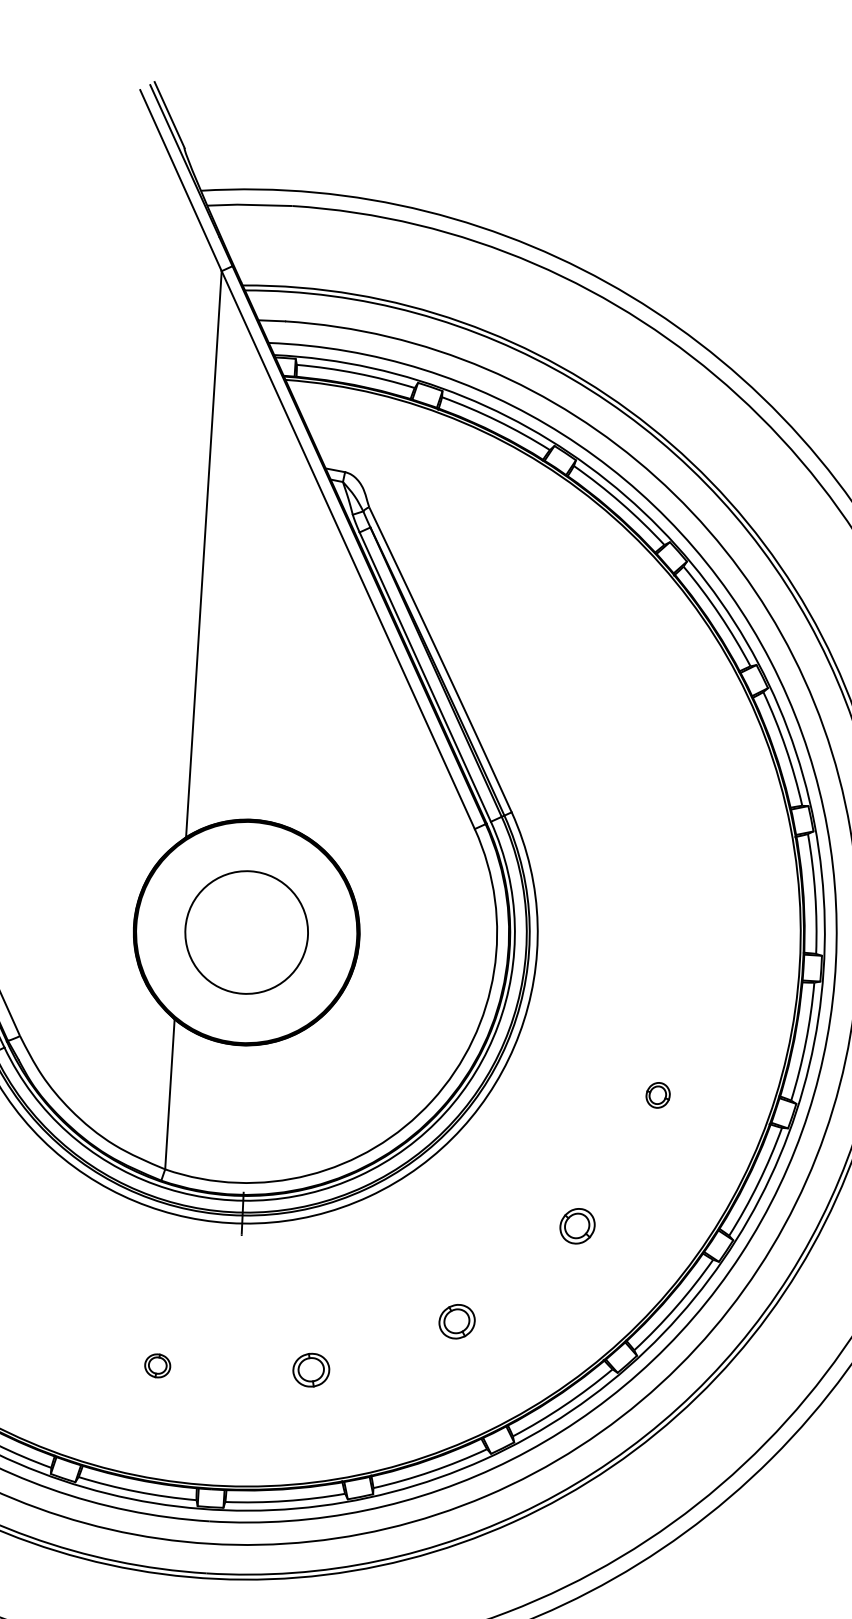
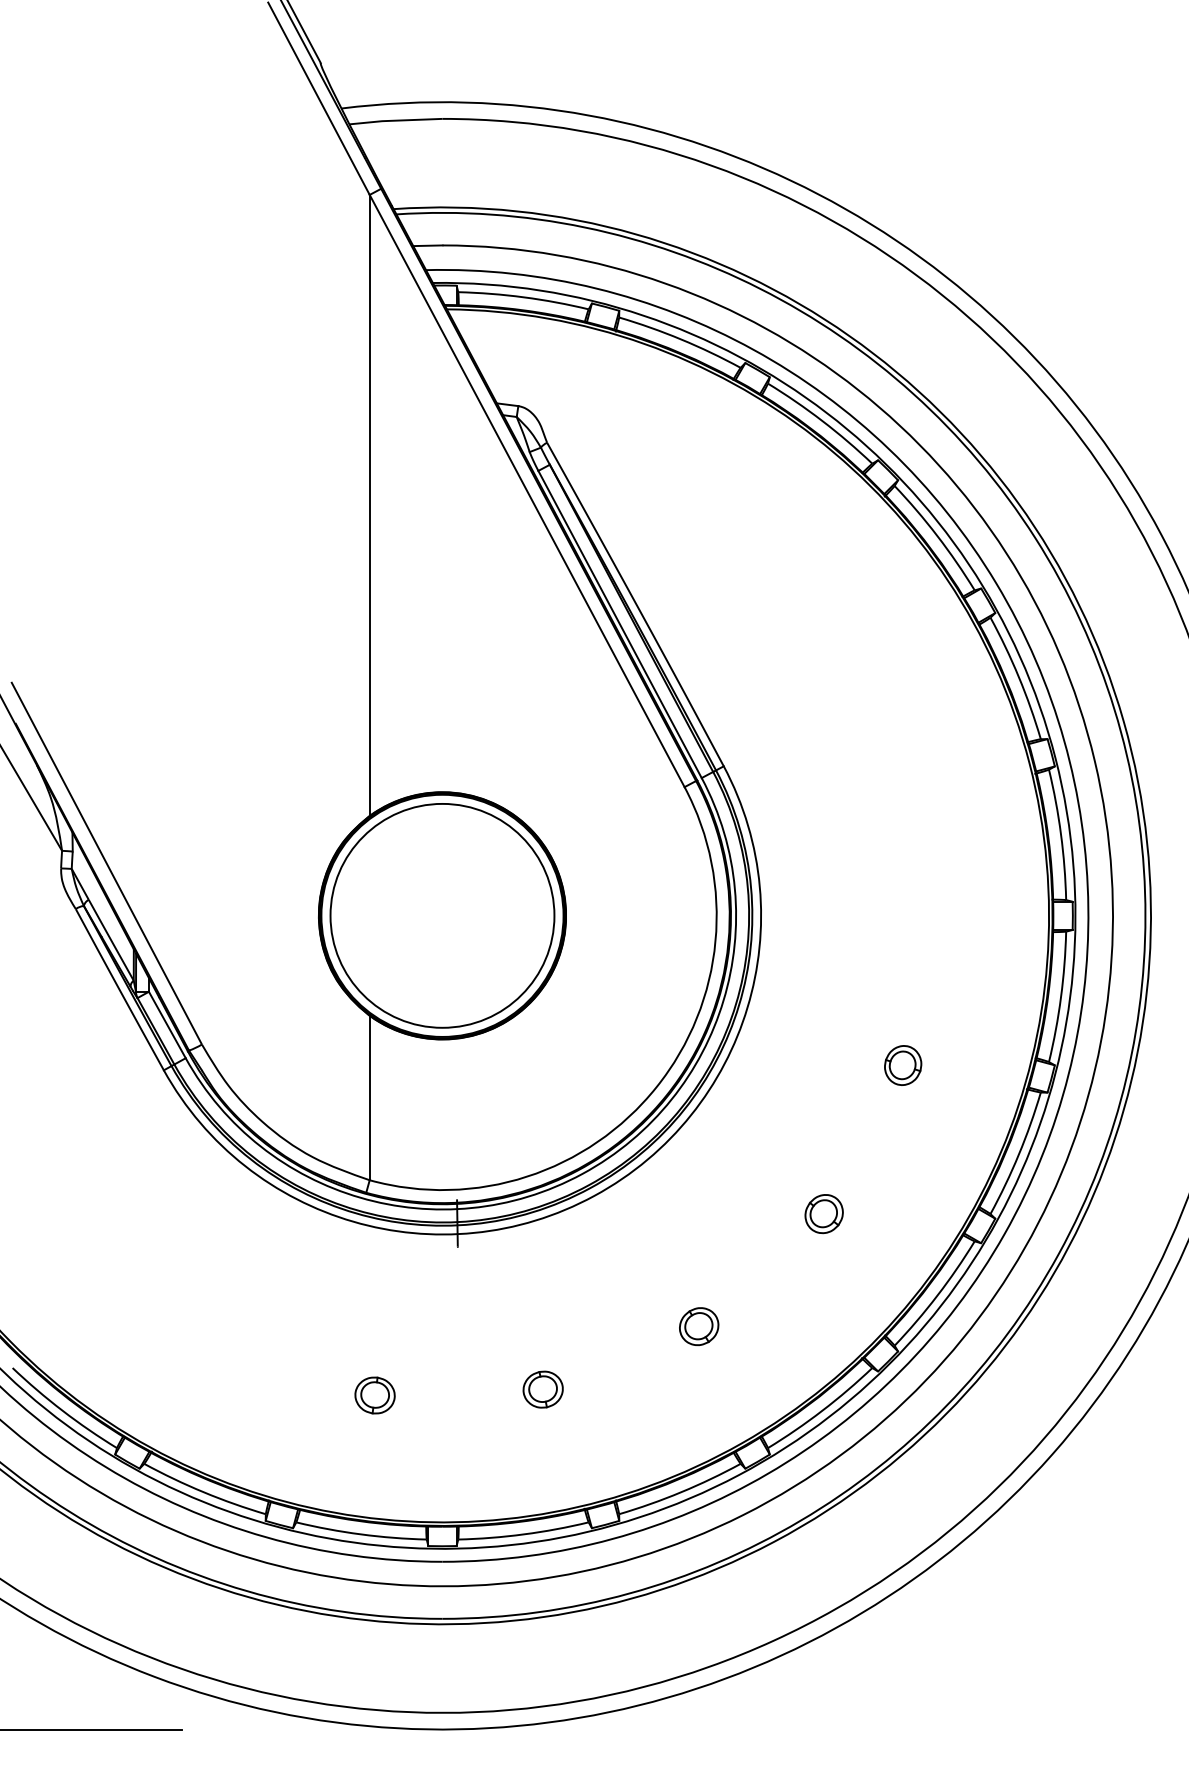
circle: (246, 932) -> (442, 915), size x1.67
part: (658, 1095) -> (903, 1065), size x1.43
part: (157, 1365) -> (374, 1395), size x1.43

